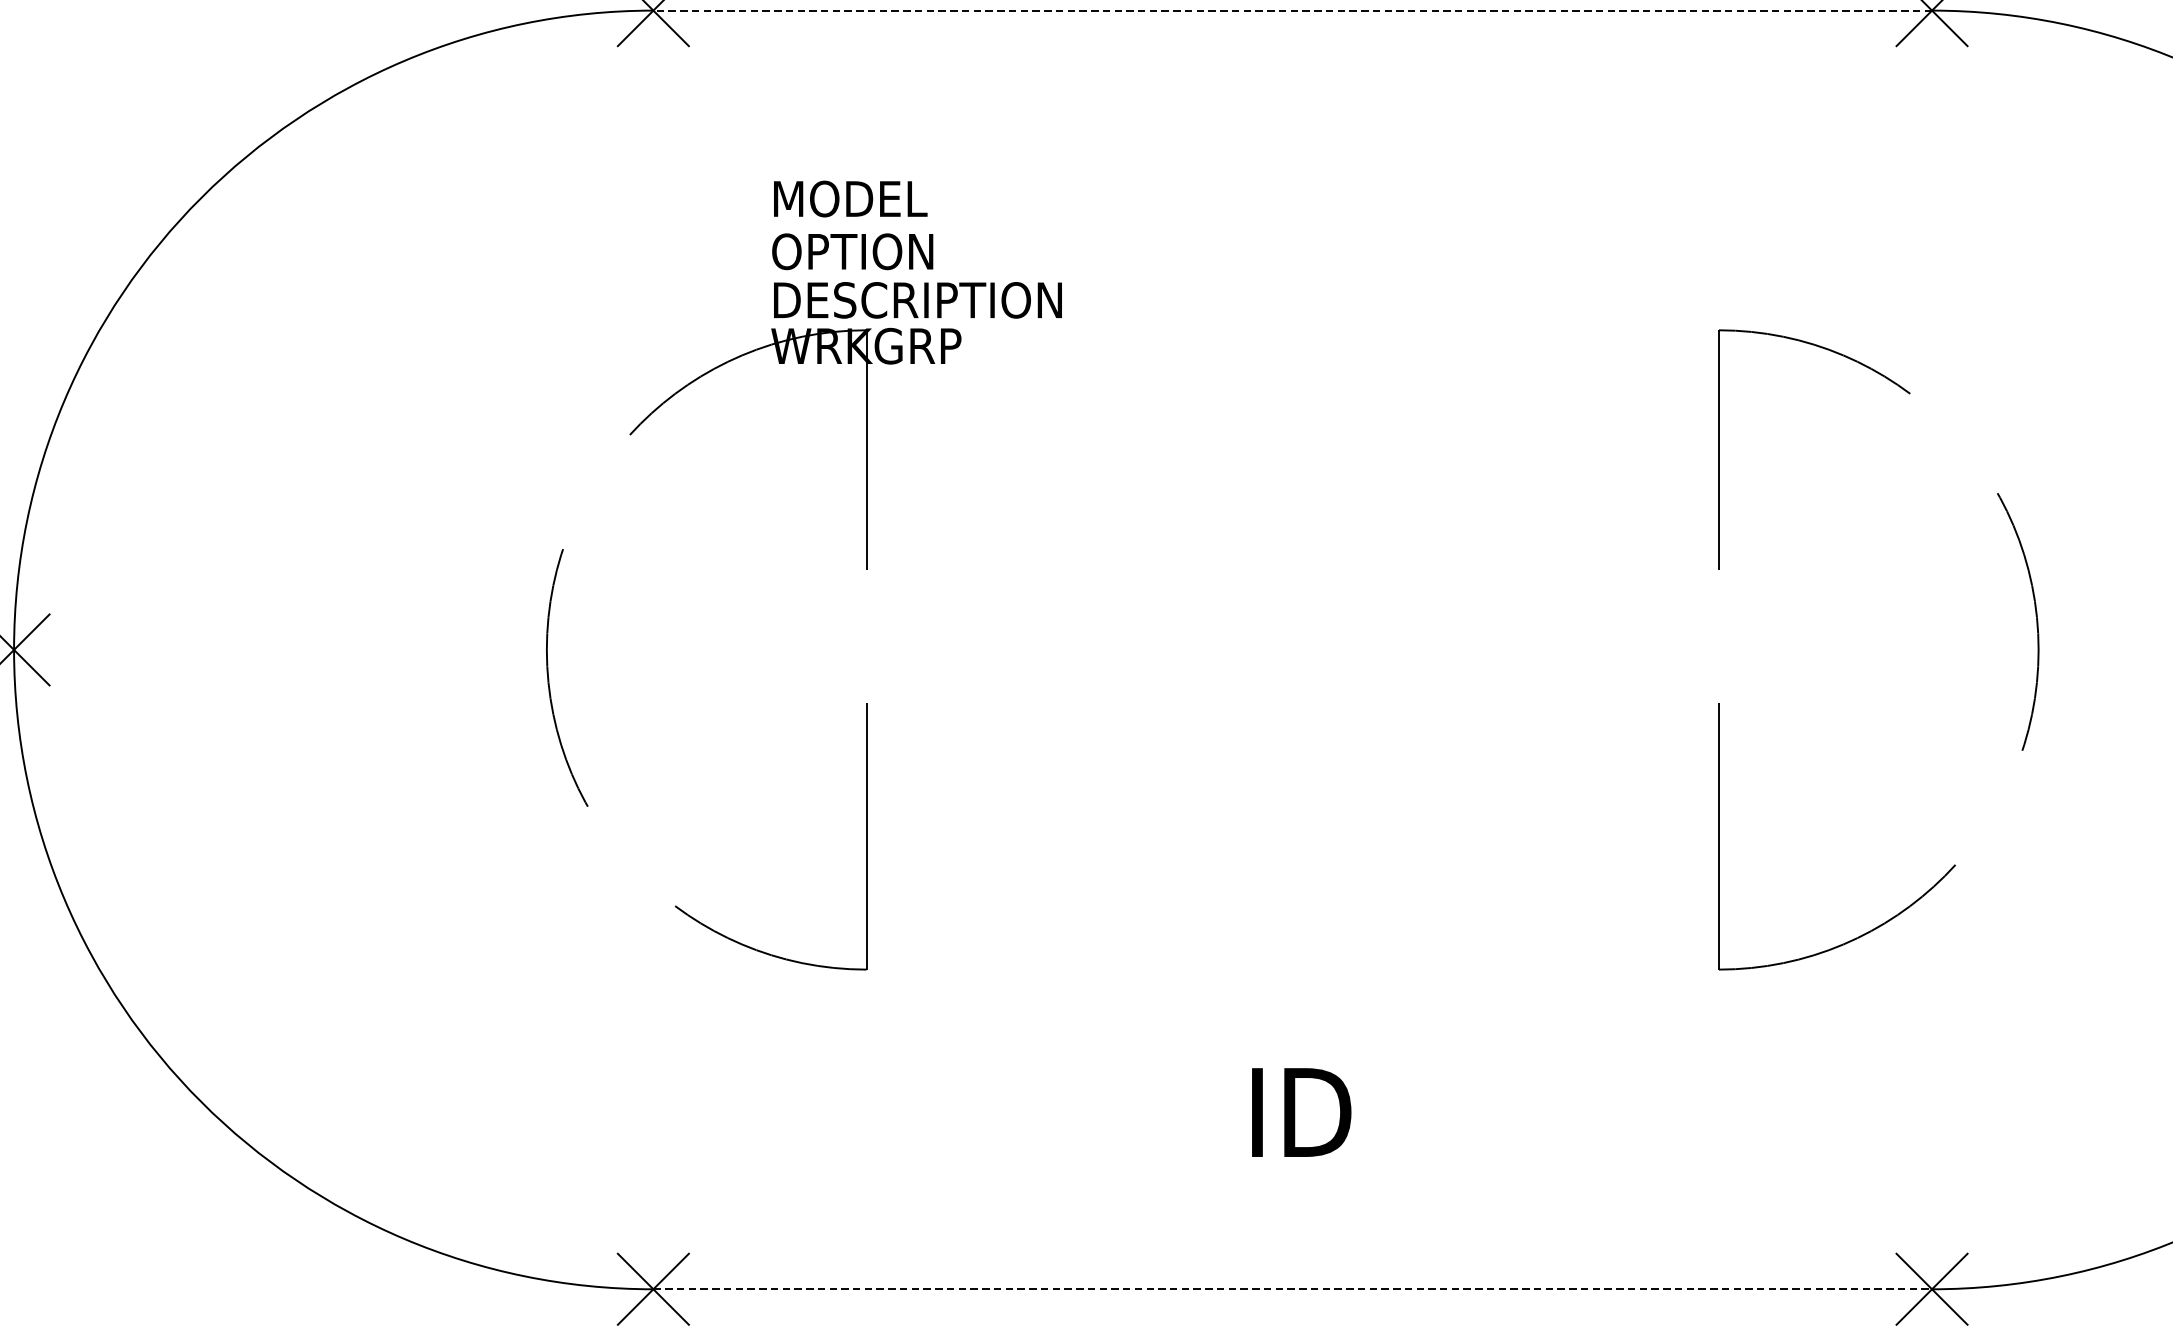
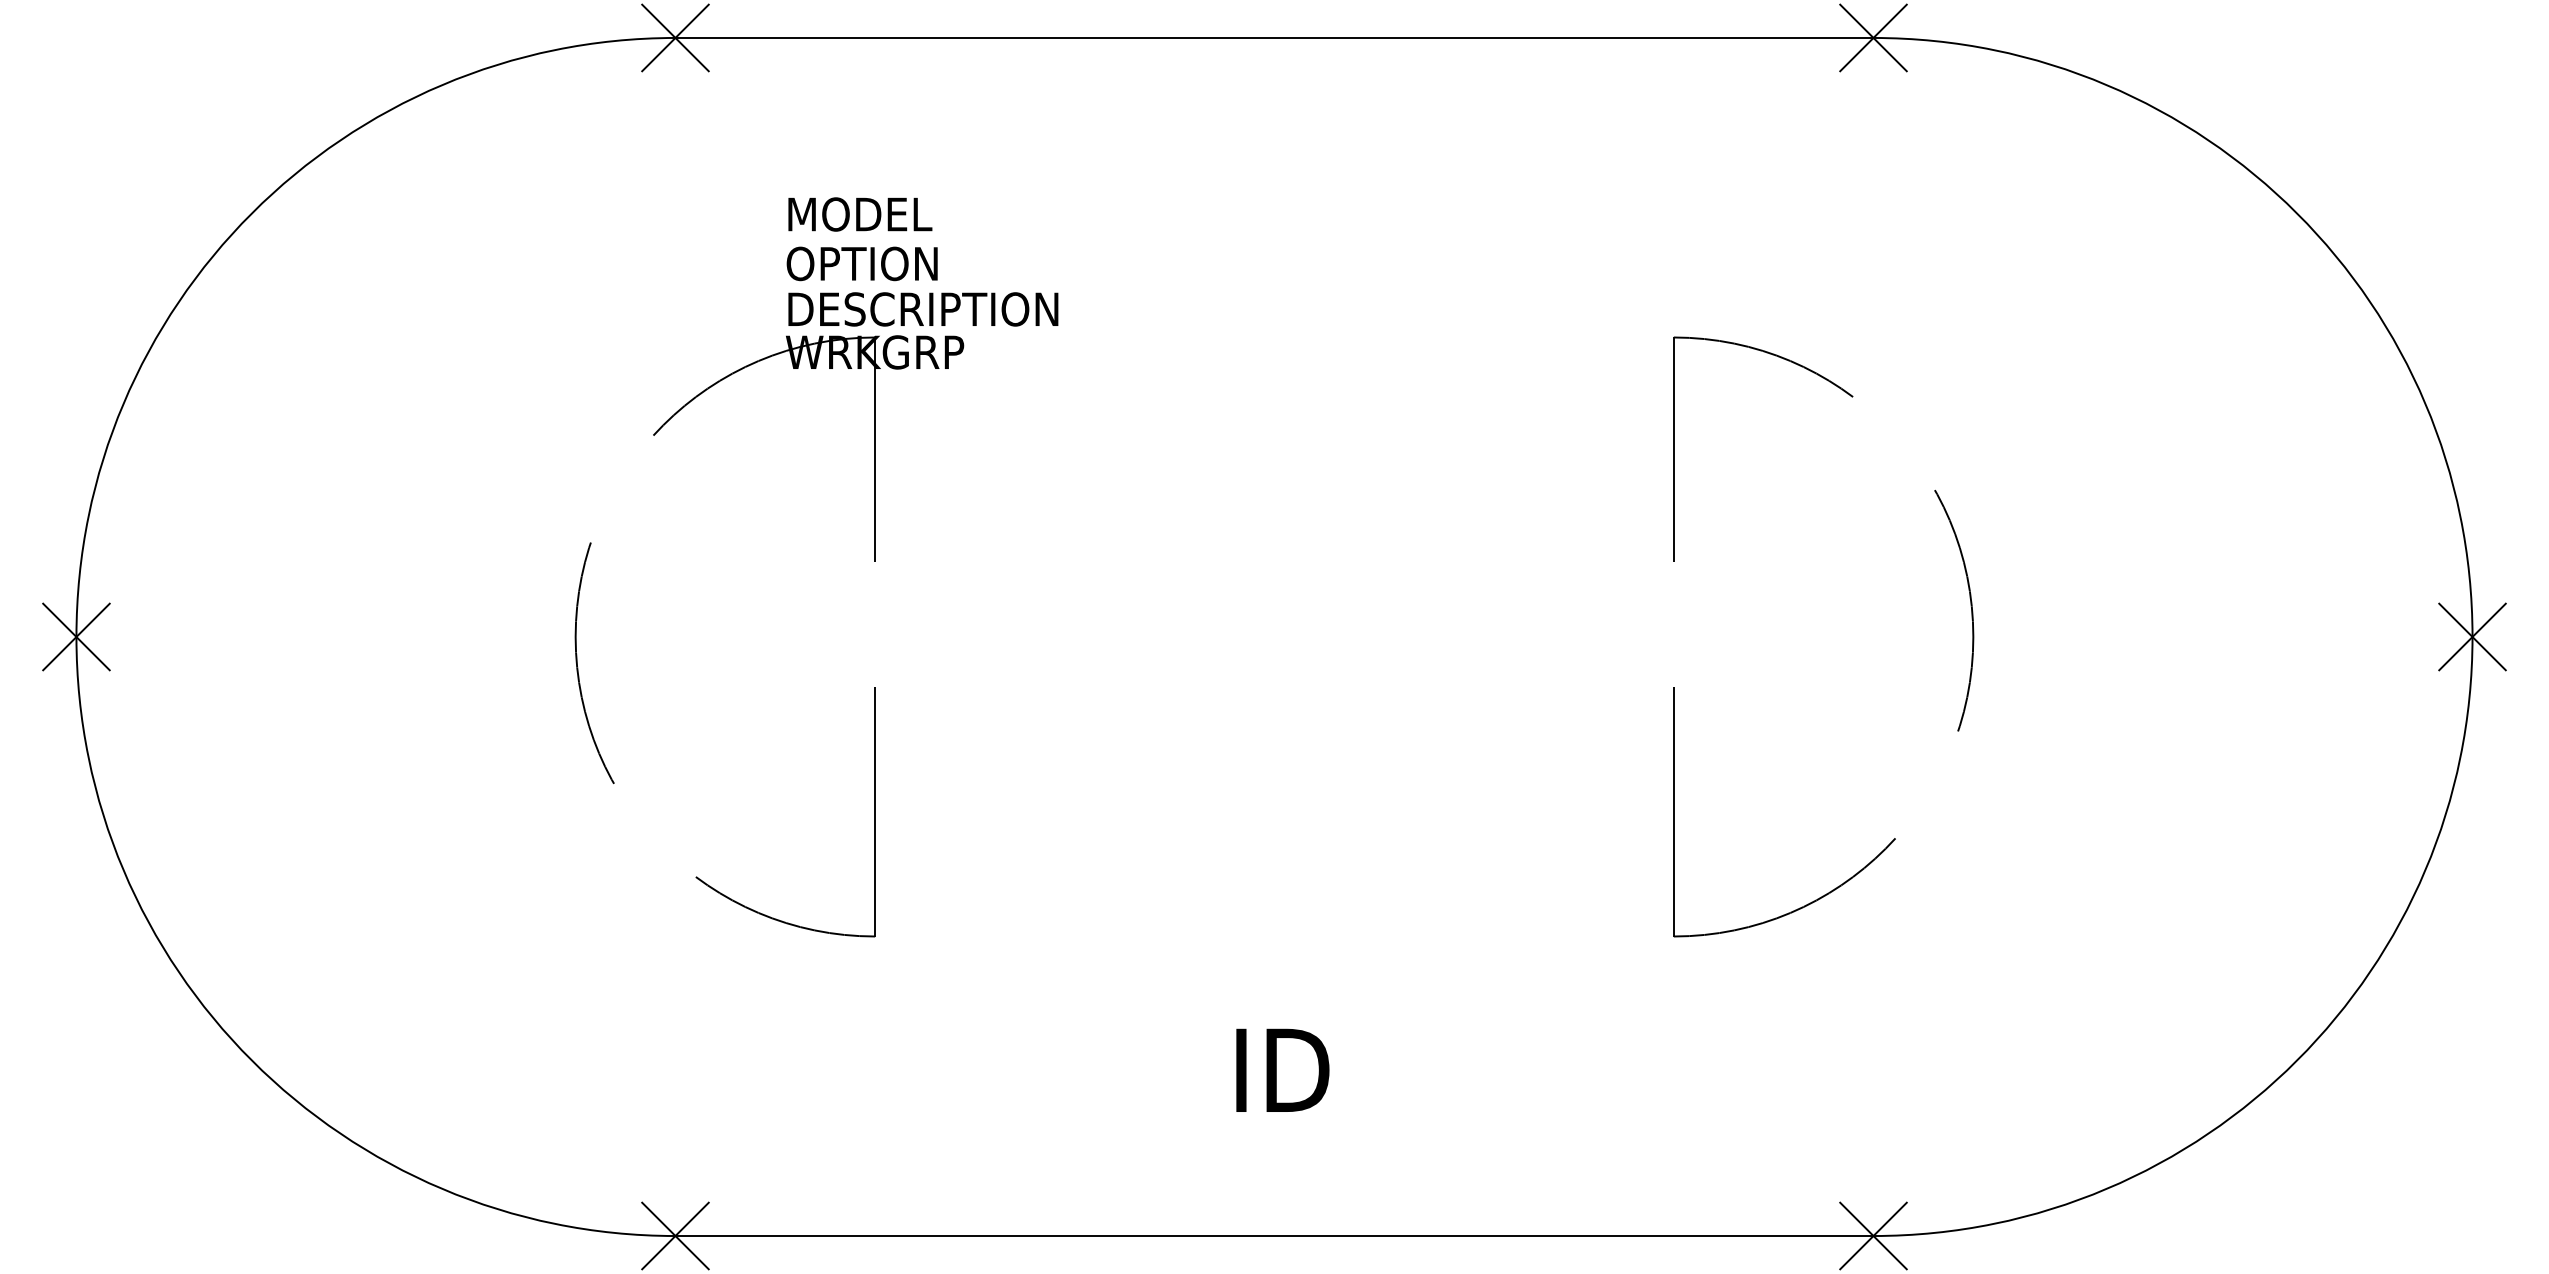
line: (1292, 10) -> (1274, 37), dashed -> solid
line: (1292, 1289) -> (1274, 1236), dashed -> solid

